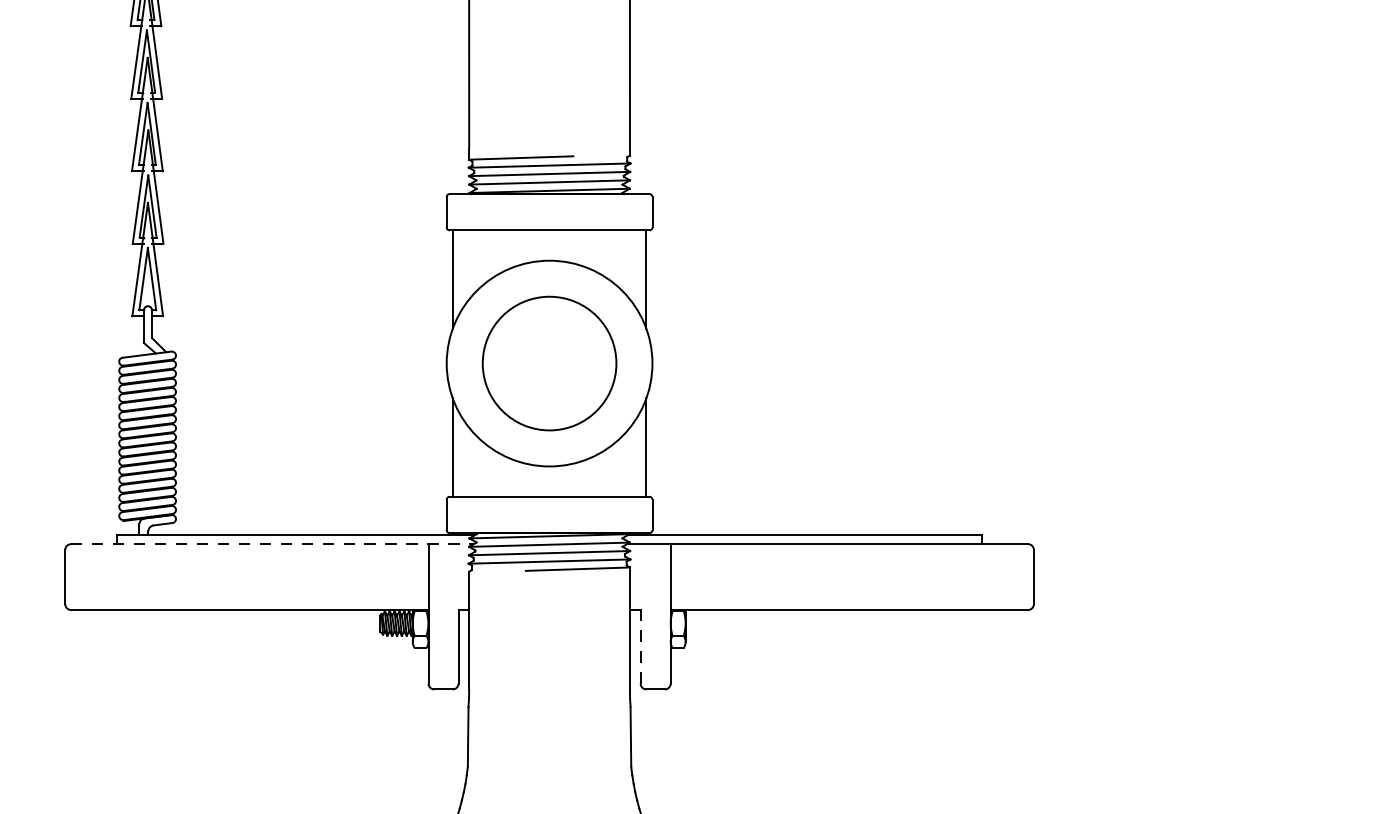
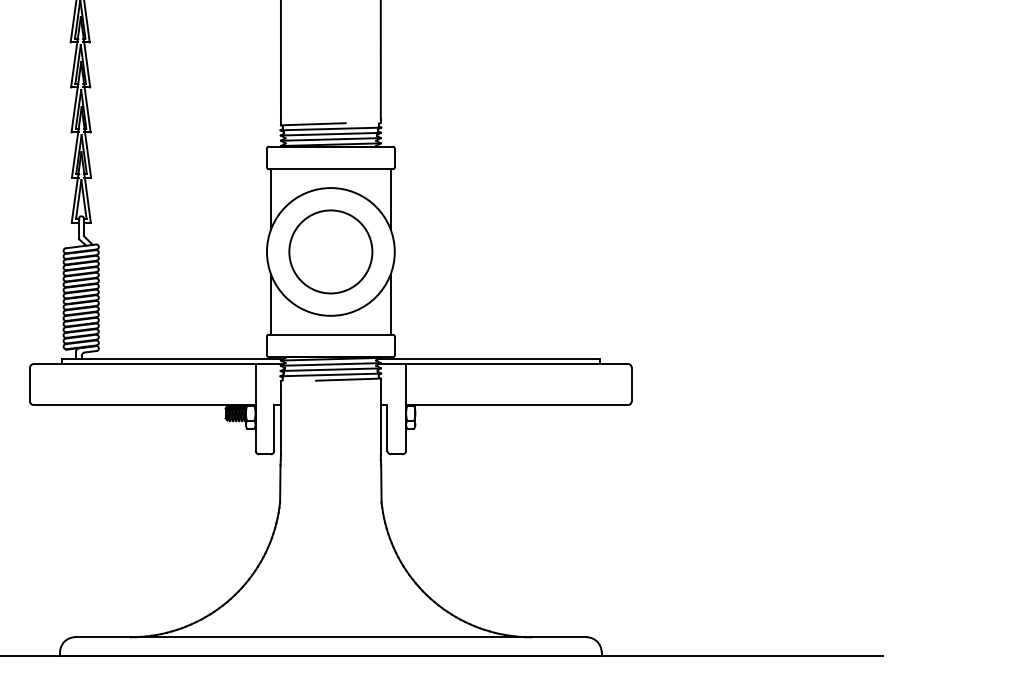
line: (273, 544) -> (159, 364), dashed -> solid
line: (640, 646) -> (387, 427), dashed -> solid

